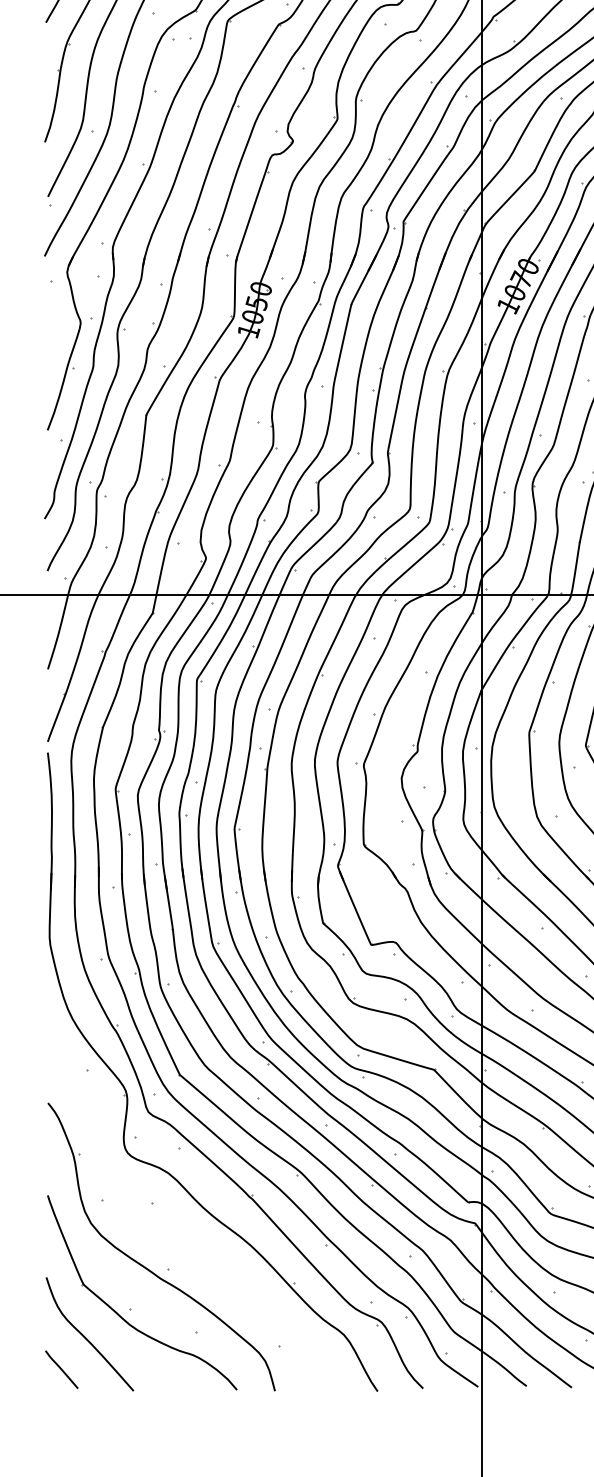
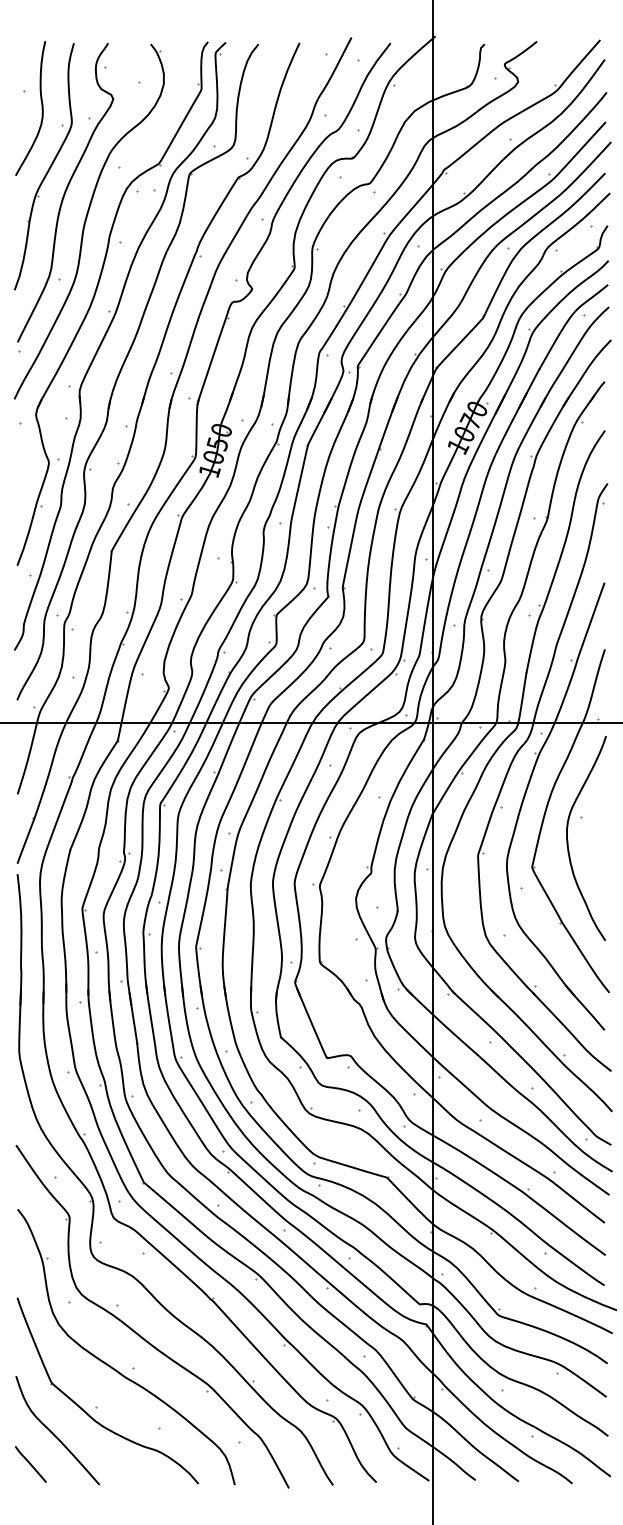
part: (173, 1231) -> (137, 1332), added

